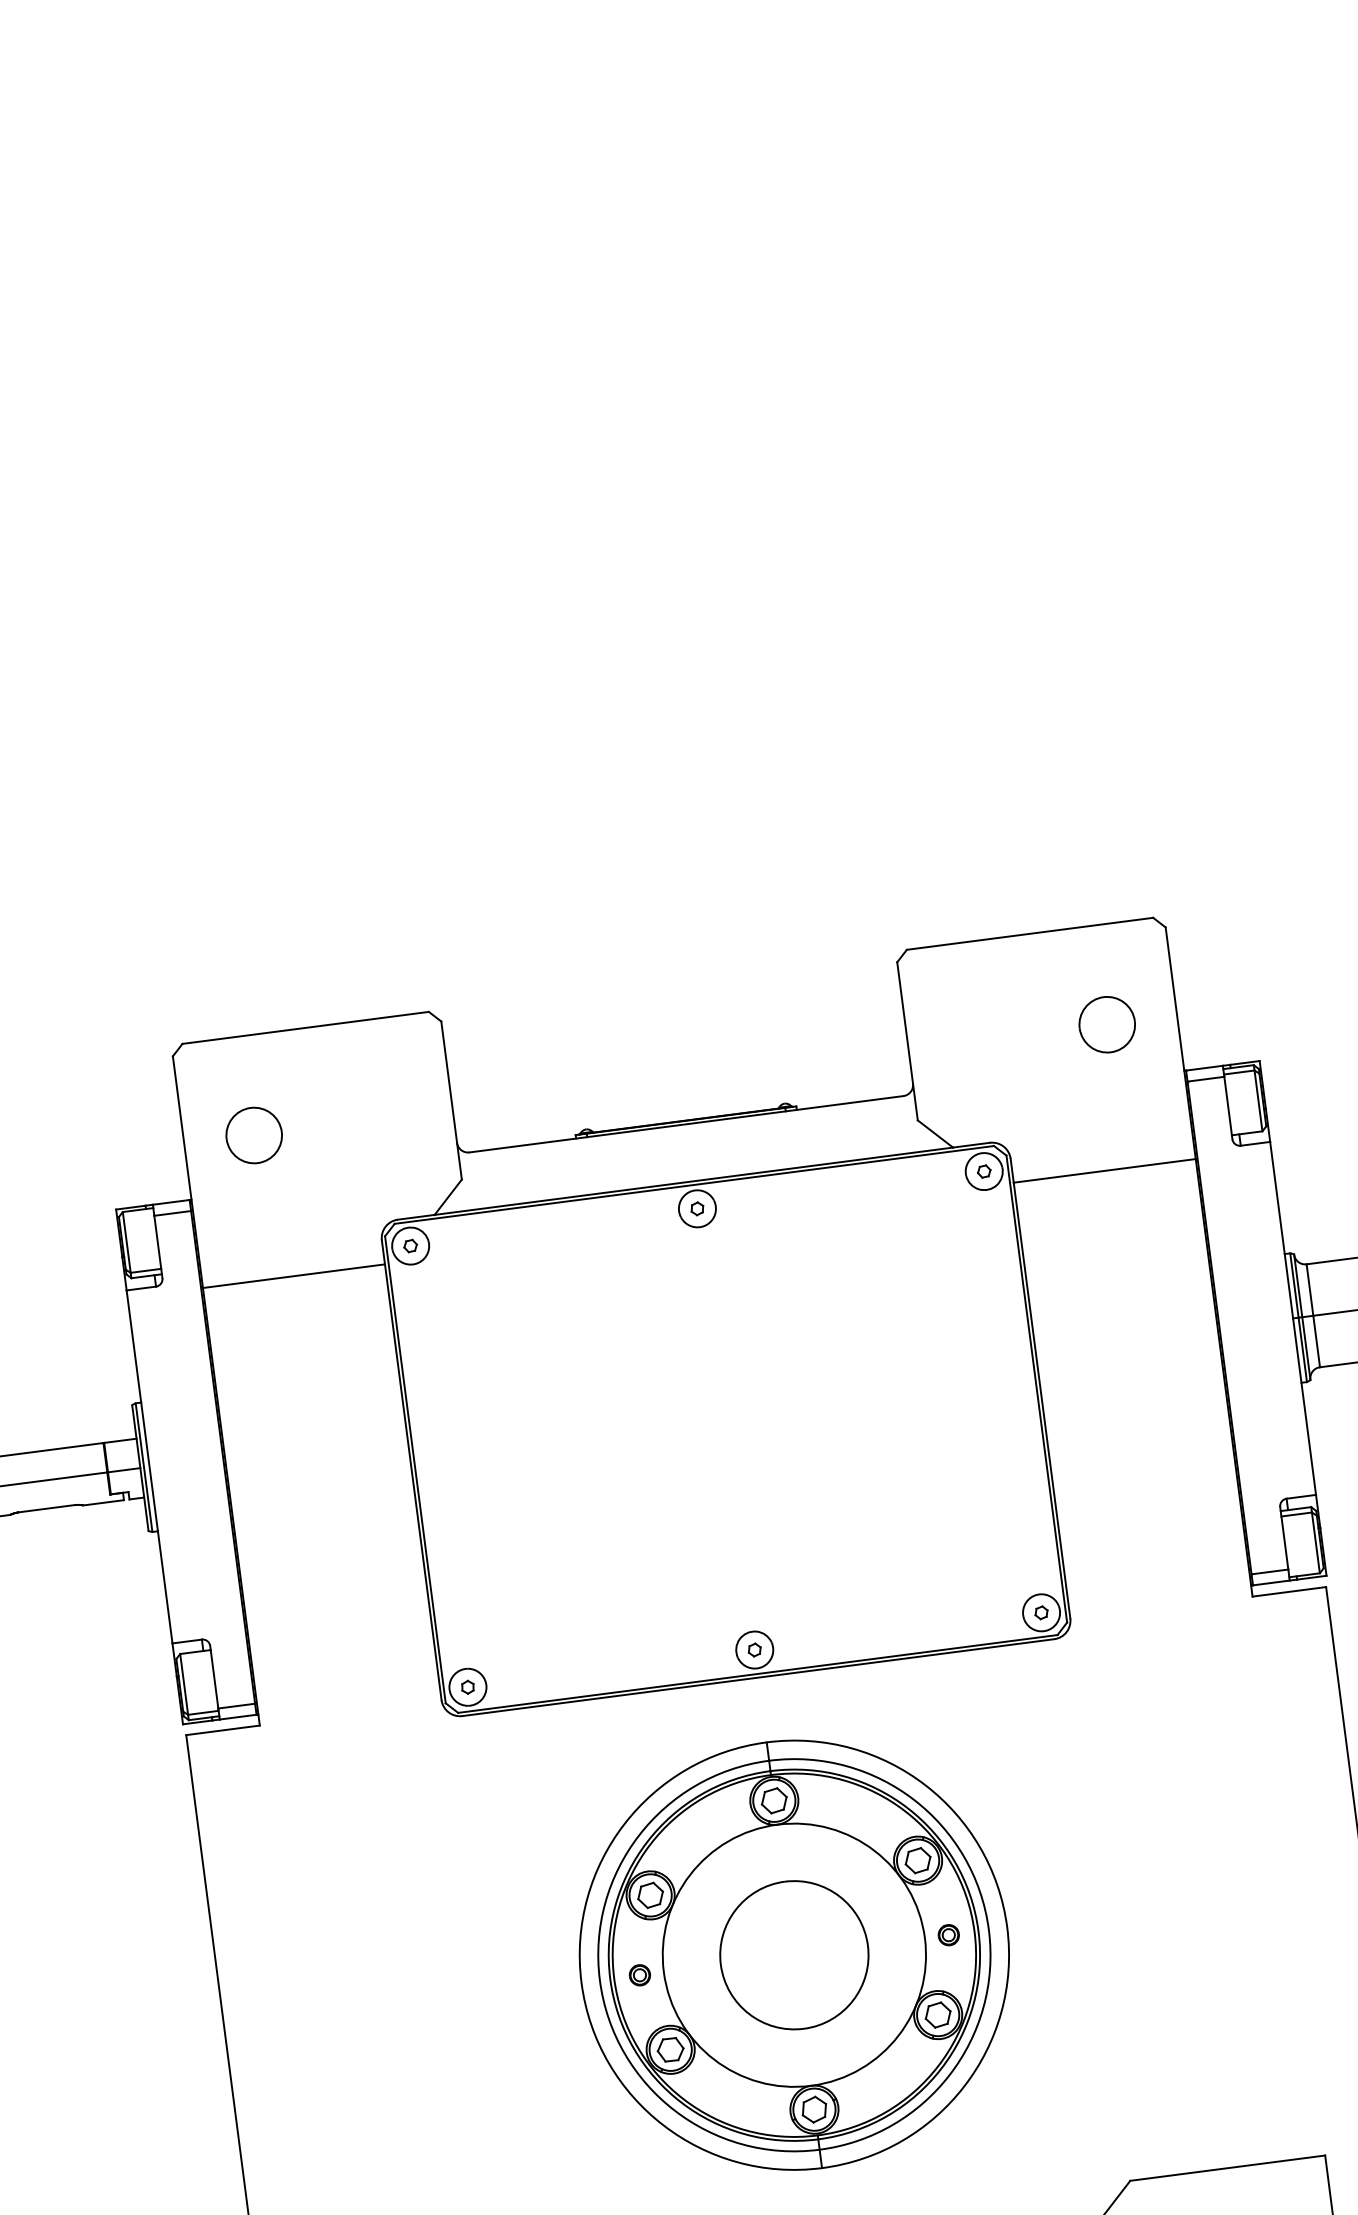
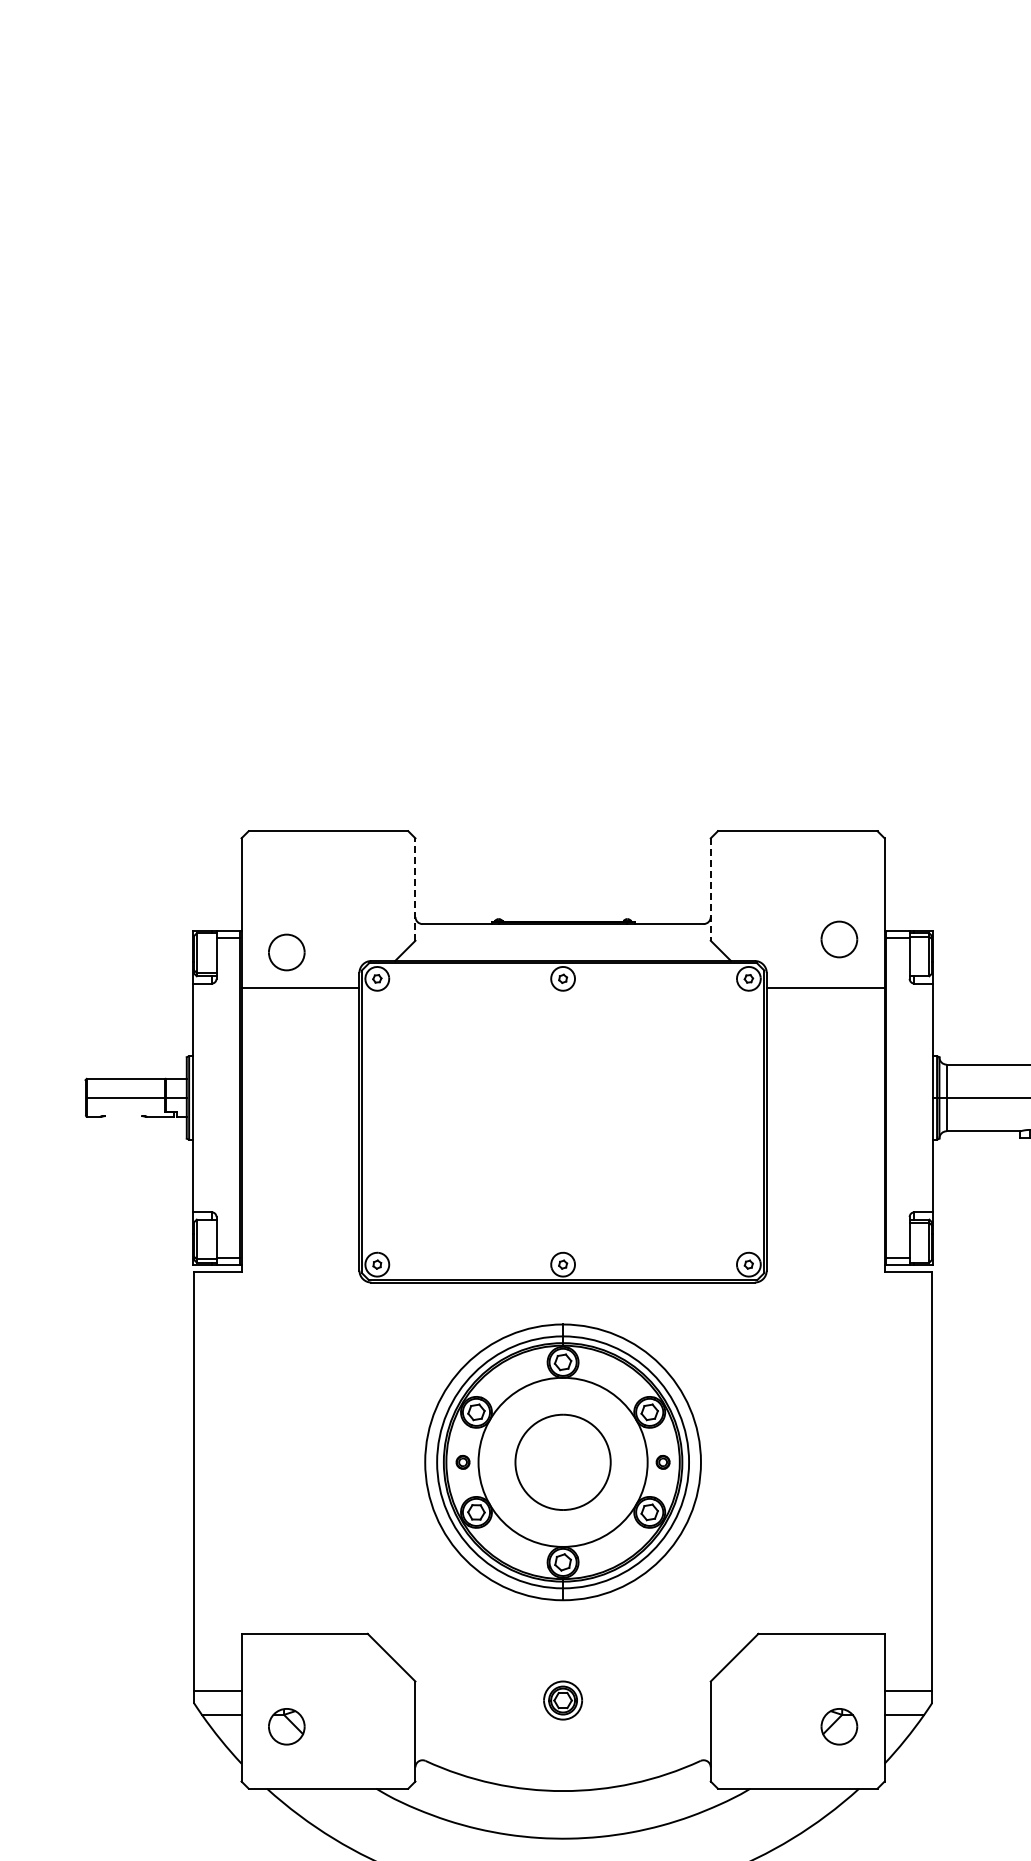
part: (1107, 1024) -> (839, 939), moved
line: (907, 1042) -> (710, 890), solid -> dashed
line: (451, 1100) -> (415, 889), solid -> dashed
part: (253, 1135) -> (286, 952), moved
line: (46, 1509) -> (123, 1116), removed

